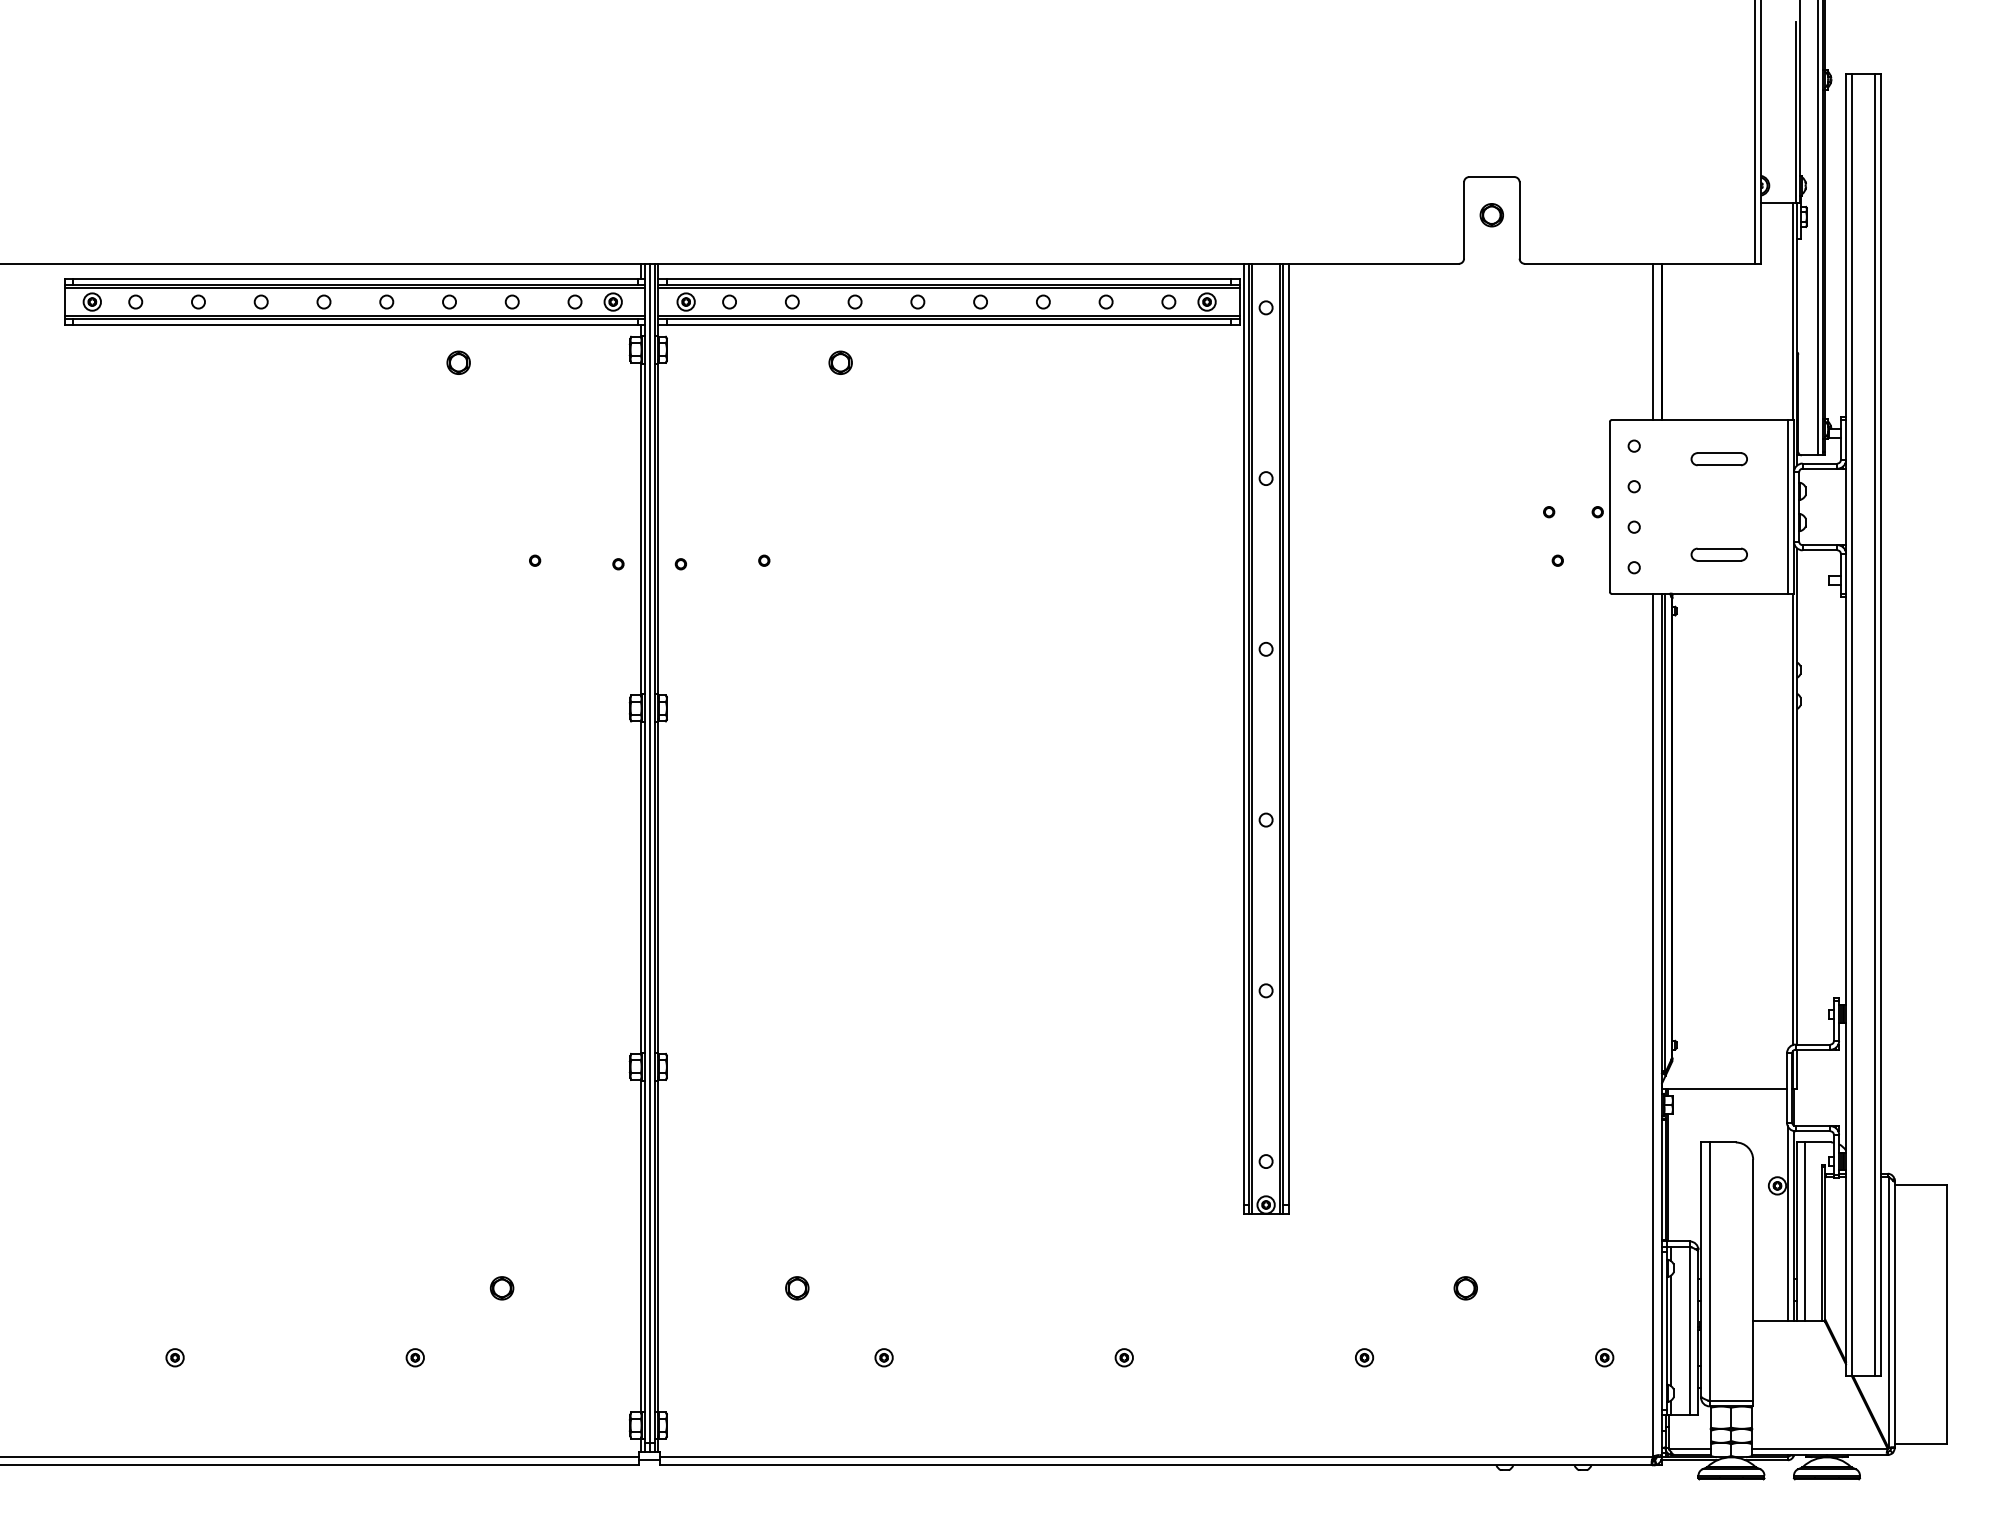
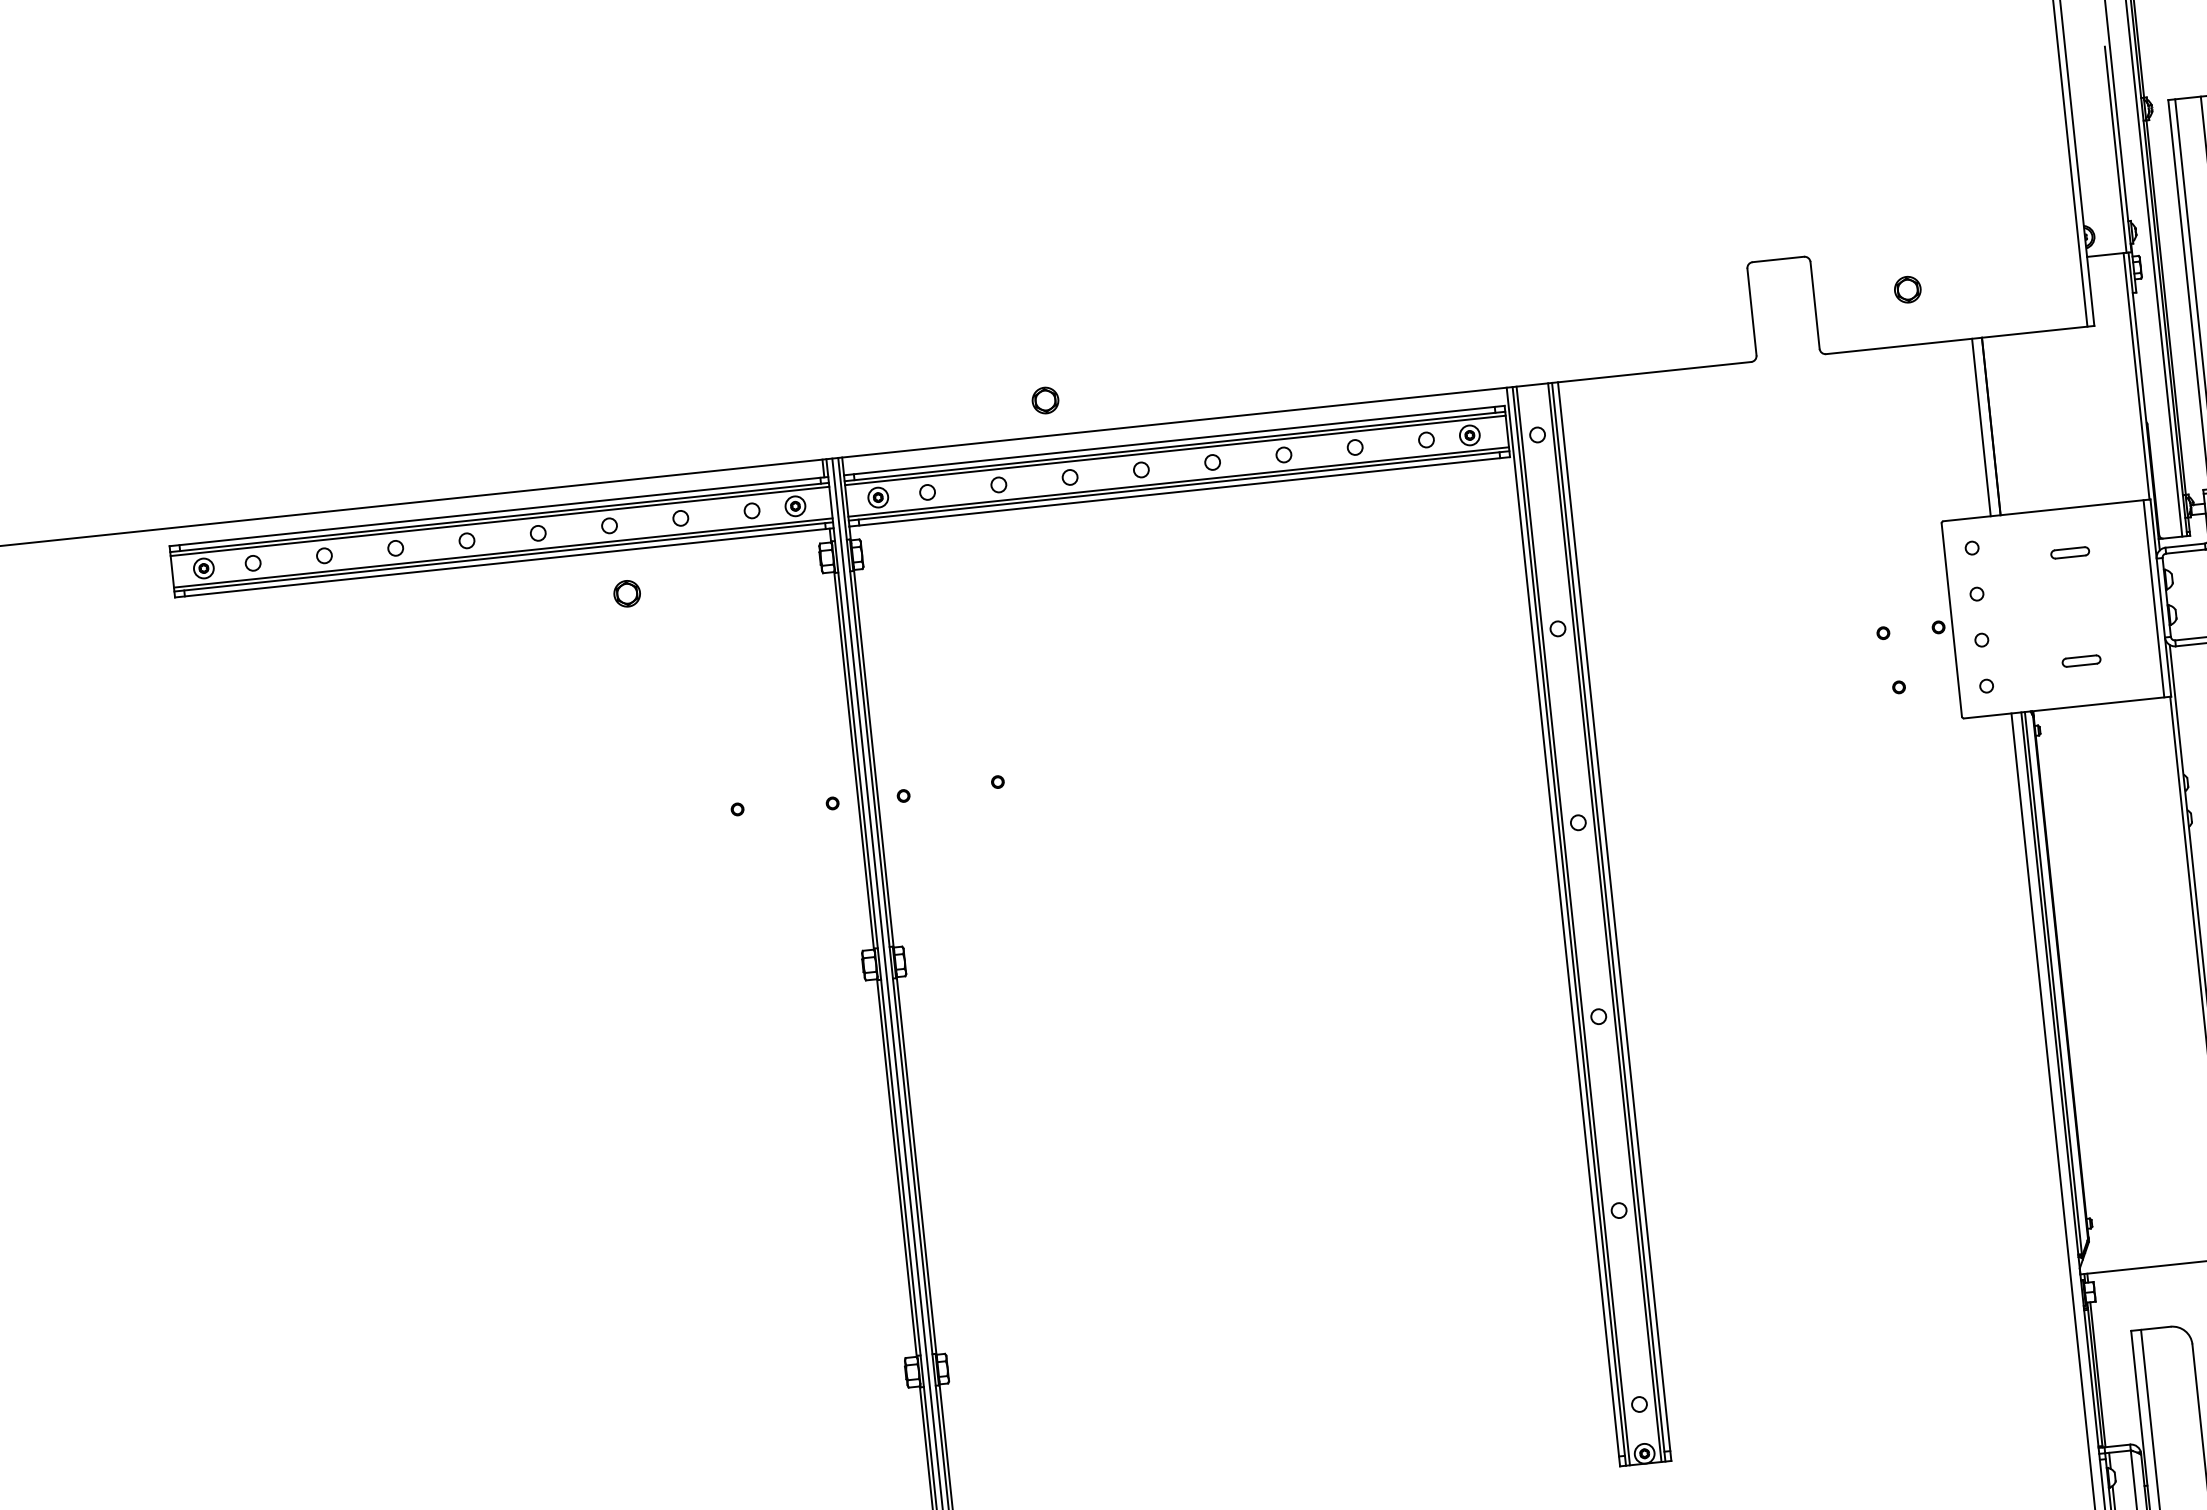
part: (1491, 215) -> (1907, 290), moved
part: (840, 362) -> (1045, 400), moved
part: (1718, 459) -> (2069, 553), size x0.6
part: (1718, 554) -> (2080, 661), size x0.6

